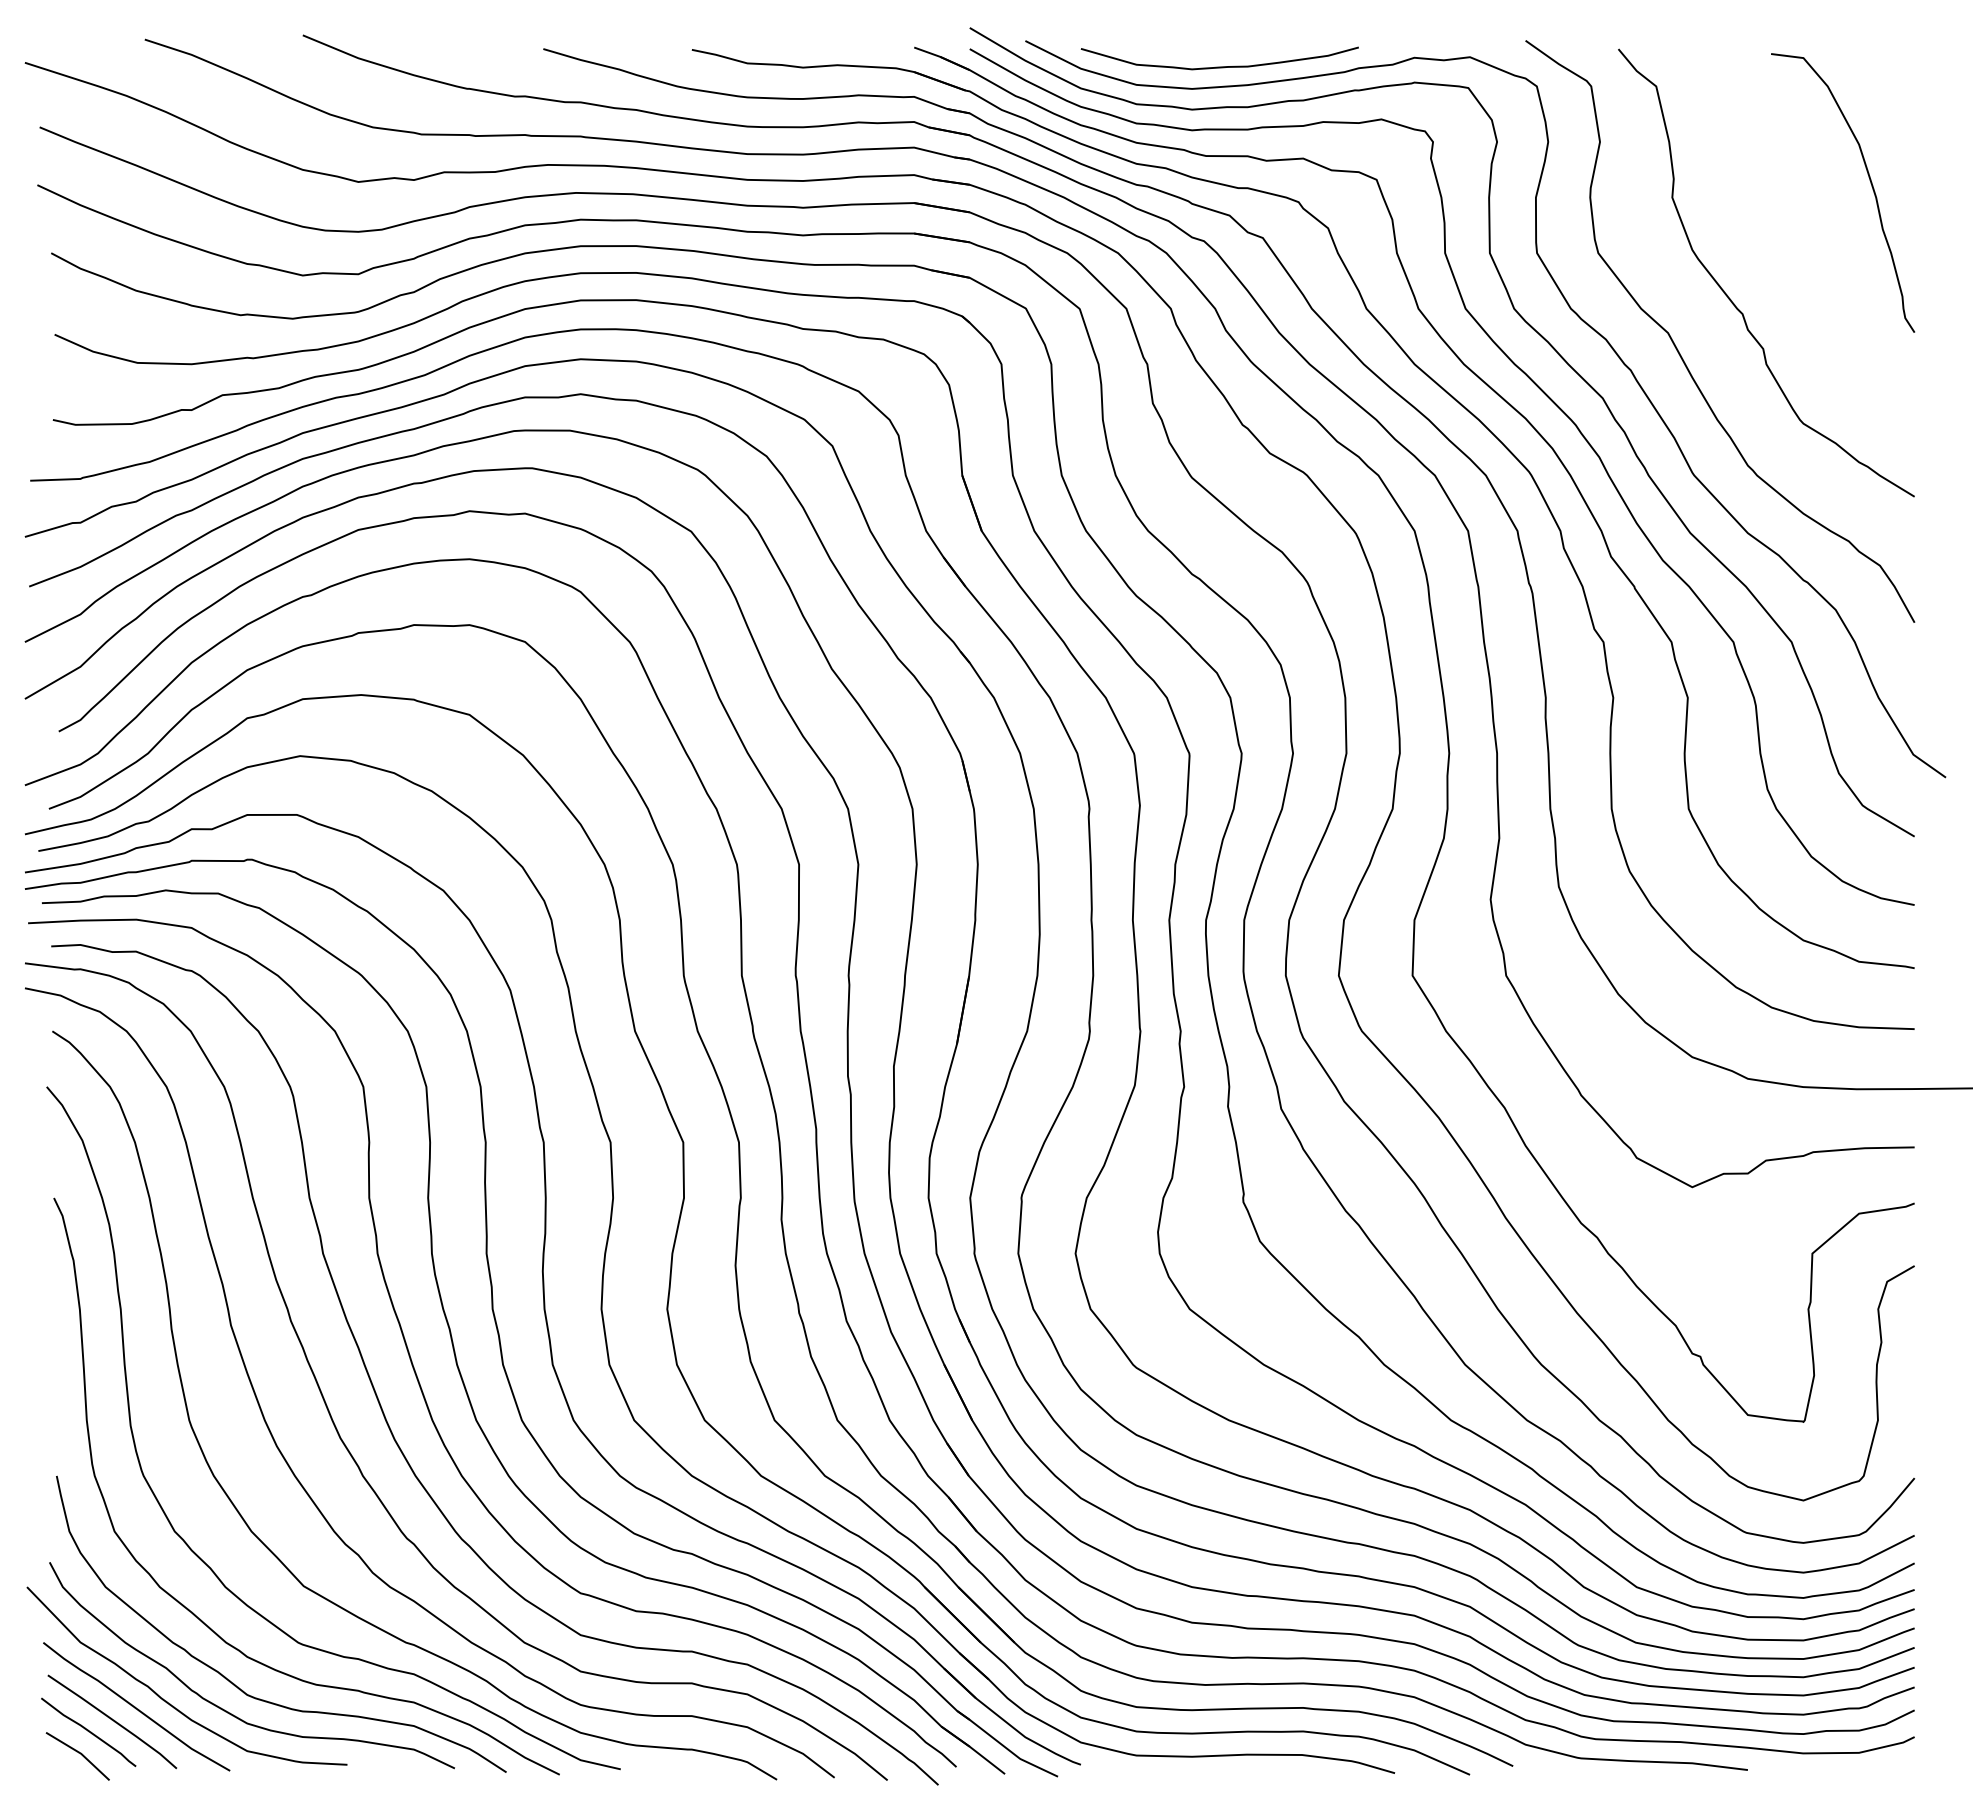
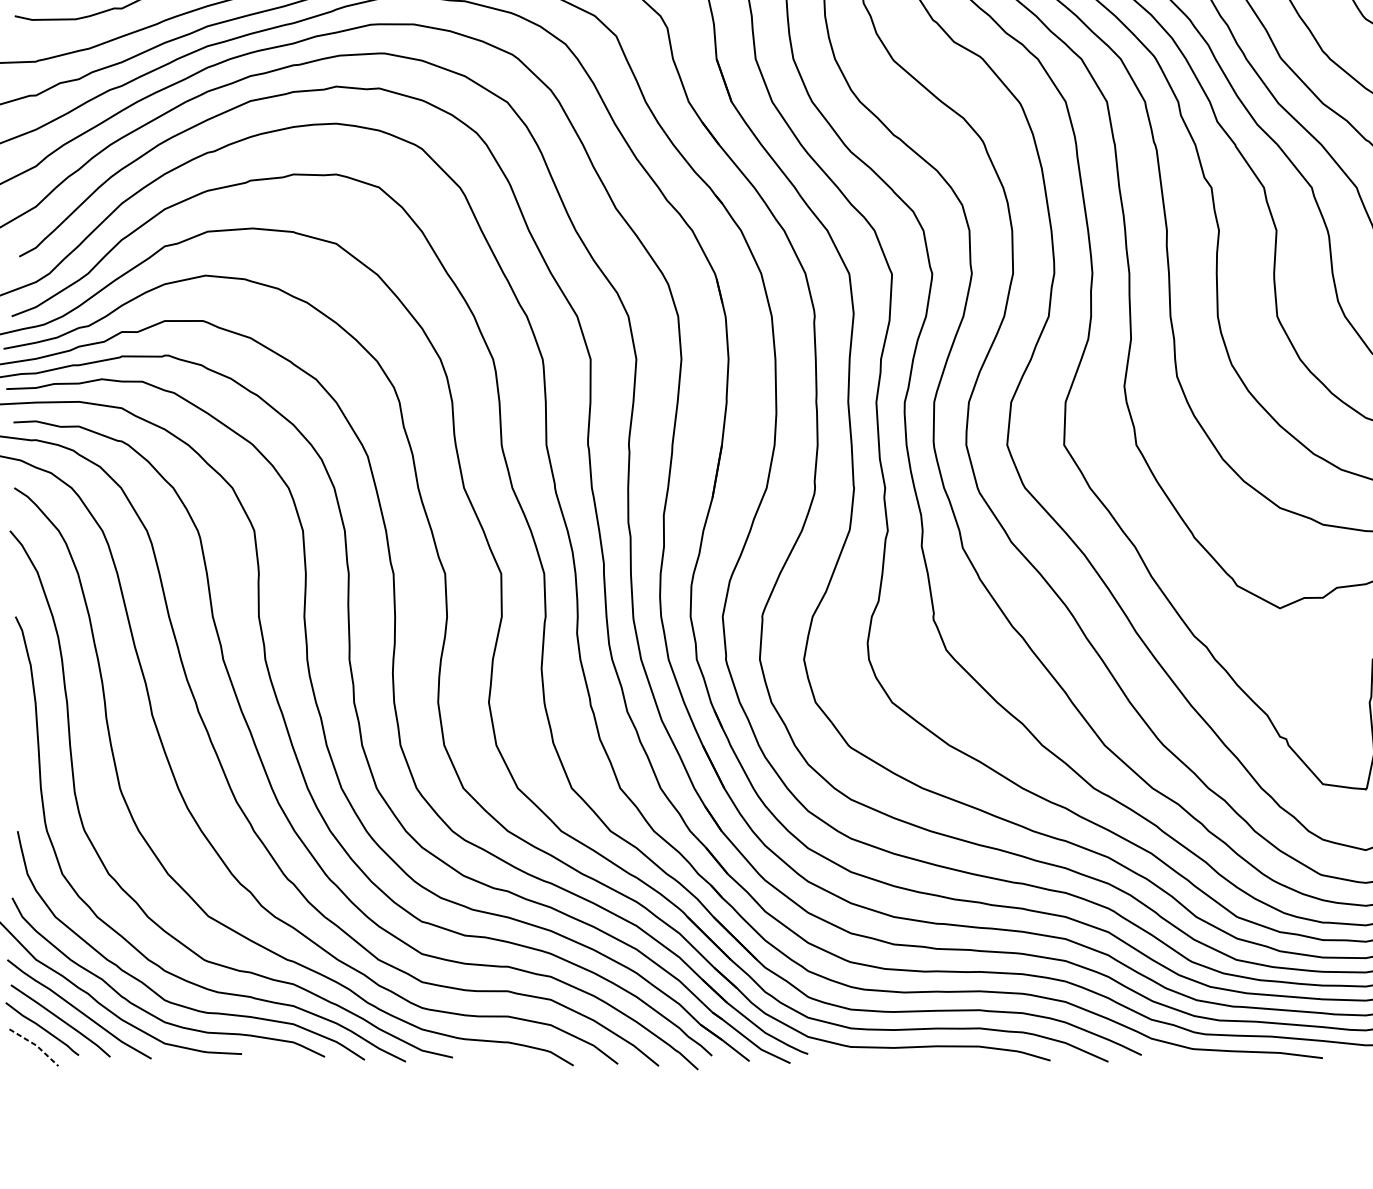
line: (80, 1753) -> (36, 1045), solid -> dashed

